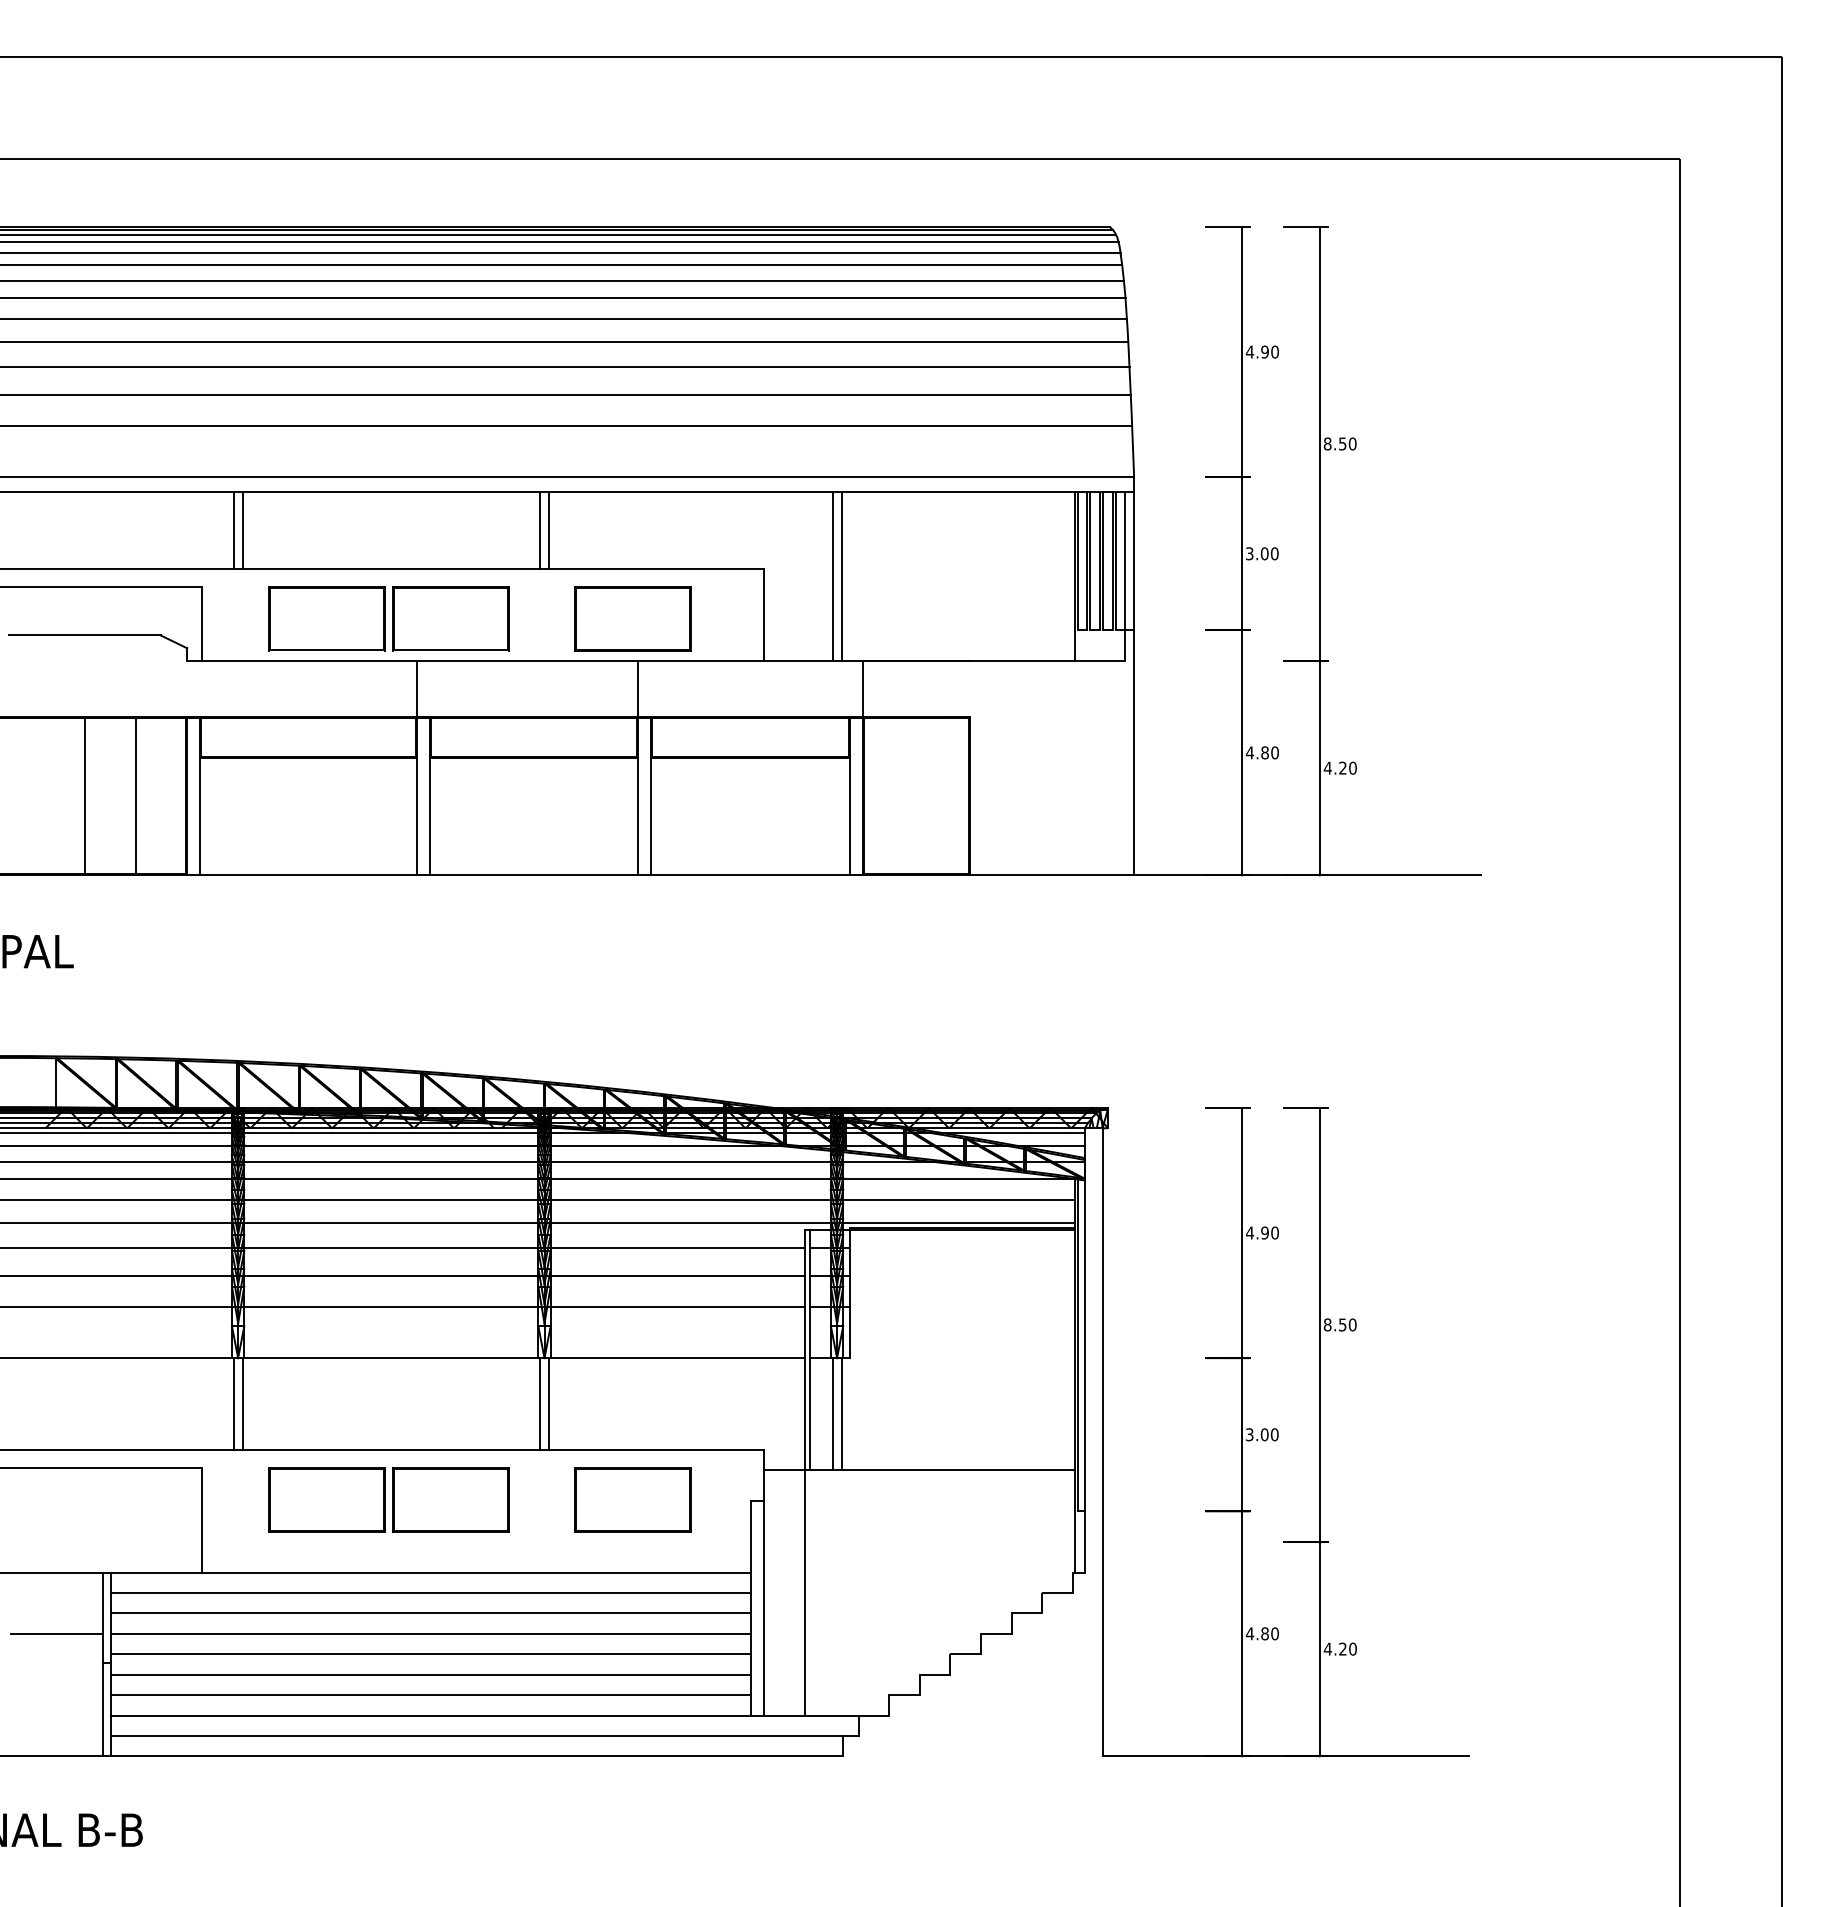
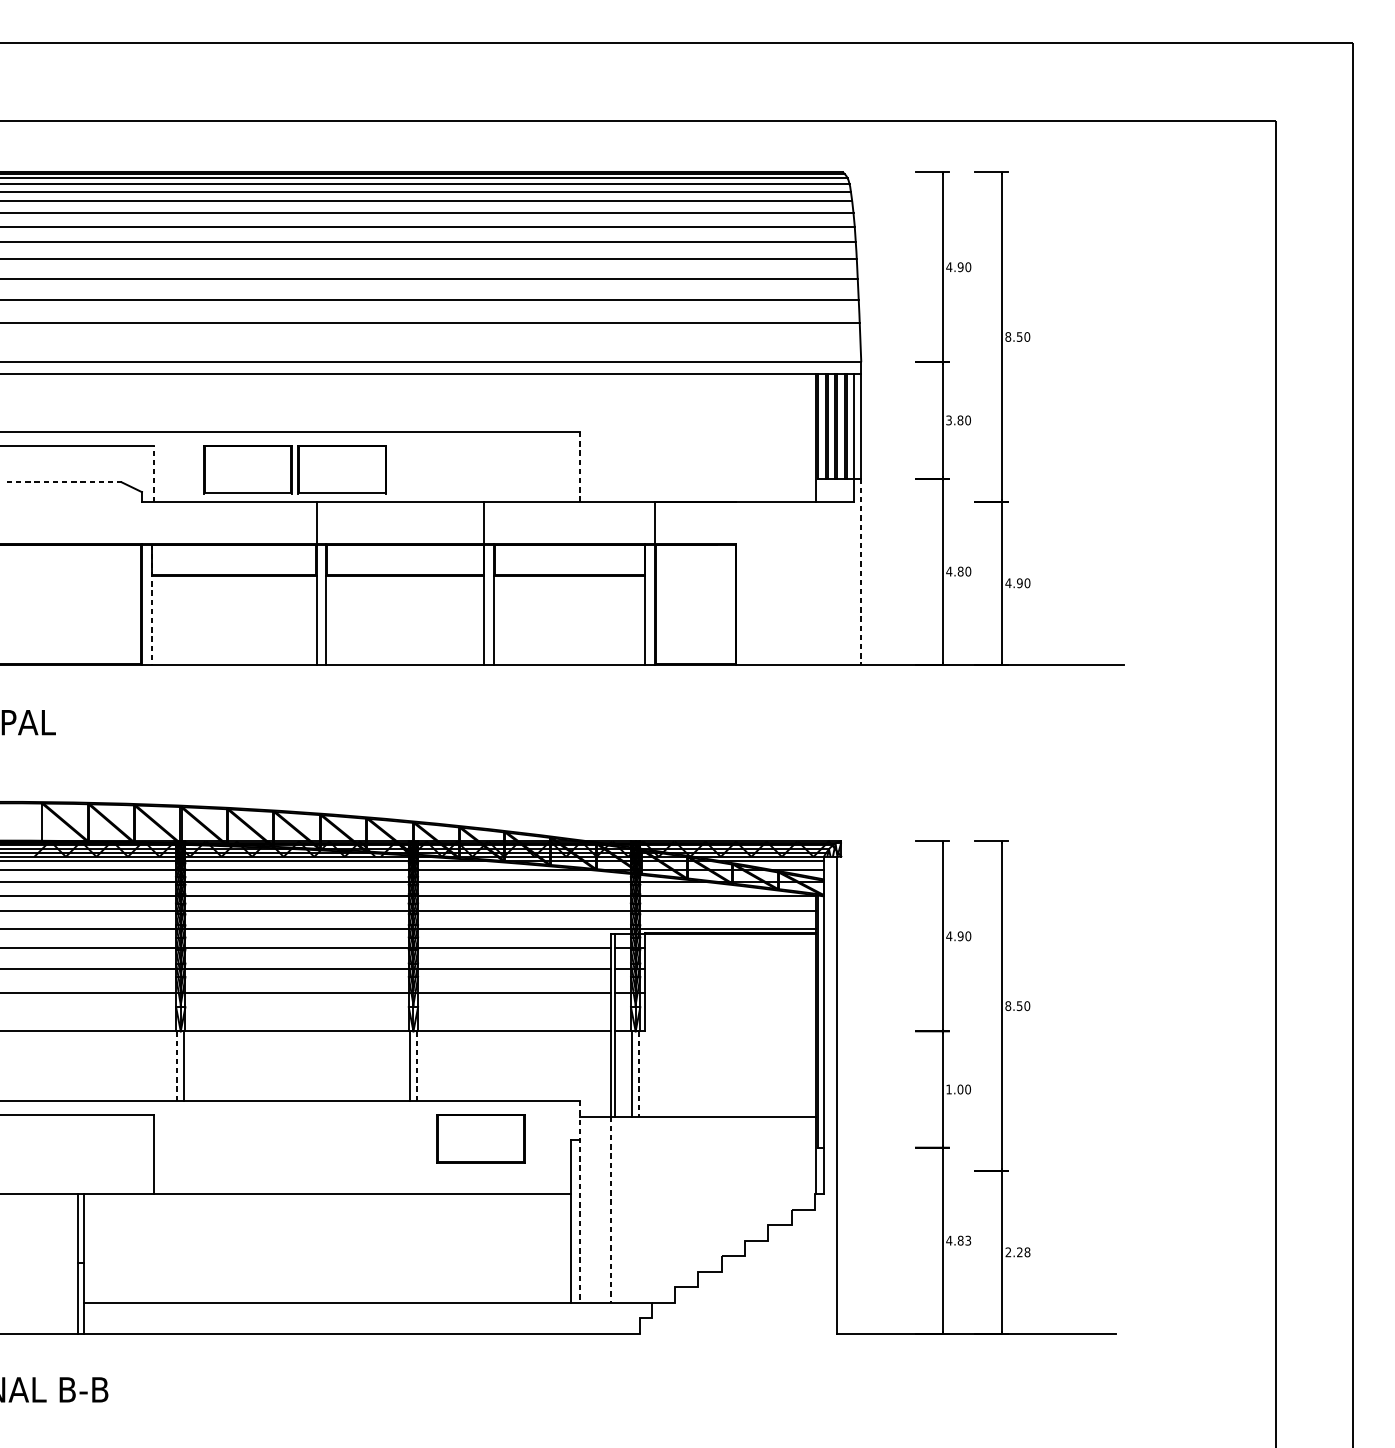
line: (233, 530) -> (177, 402), removed
line: (242, 530) -> (184, 402), removed
line: (539, 530) -> (409, 402), removed
line: (549, 530) -> (417, 402), removed
text: (1264, 553) -> (960, 420), 3.00 -> 3.80
line: (832, 576) -> (632, 437), removed
line: (841, 576) -> (639, 437), removed
line: (764, 615) -> (580, 467), solid -> dashed
part: (632, 618) -> (480, 469), removed
line: (202, 623) -> (153, 473), solid -> dashed
line: (84, 635) -> (64, 482), solid -> dashed
line: (1134, 752) -> (861, 571), solid -> dashed
text: (1342, 767) -> (1019, 582), 4.20 -> 4.90
line: (84, 796) -> (64, 604), removed
line: (135, 796) -> (102, 604), removed
line: (199, 796) -> (151, 604), solid -> dashed
line: (233, 1404) -> (177, 1066), solid -> dashed
line: (549, 1404) -> (417, 1066), solid -> dashed
line: (841, 1414) -> (639, 1074), solid -> dashed
text: (1249, 1434) -> (948, 1089), 3.00 -> 1.00
part: (388, 1499) -> (294, 1138), removed
line: (764, 1582) -> (580, 1201), solid -> dashed
line: (430, 1593) -> (326, 1210), removed
line: (804, 1593) -> (610, 1210), solid -> dashed
line: (430, 1613) -> (326, 1225), removed
line: (56, 1633) -> (42, 1240), removed
line: (430, 1633) -> (326, 1240), removed
text: (1274, 1633) -> (967, 1240), 4.80 -> 4.83
text: (1339, 1648) -> (1017, 1251), 4.20 -> 2.28
line: (430, 1654) -> (326, 1256), removed
line: (430, 1674) -> (326, 1271), removed
line: (430, 1695) -> (326, 1287), removed
line: (476, 1735) -> (361, 1317), removed

